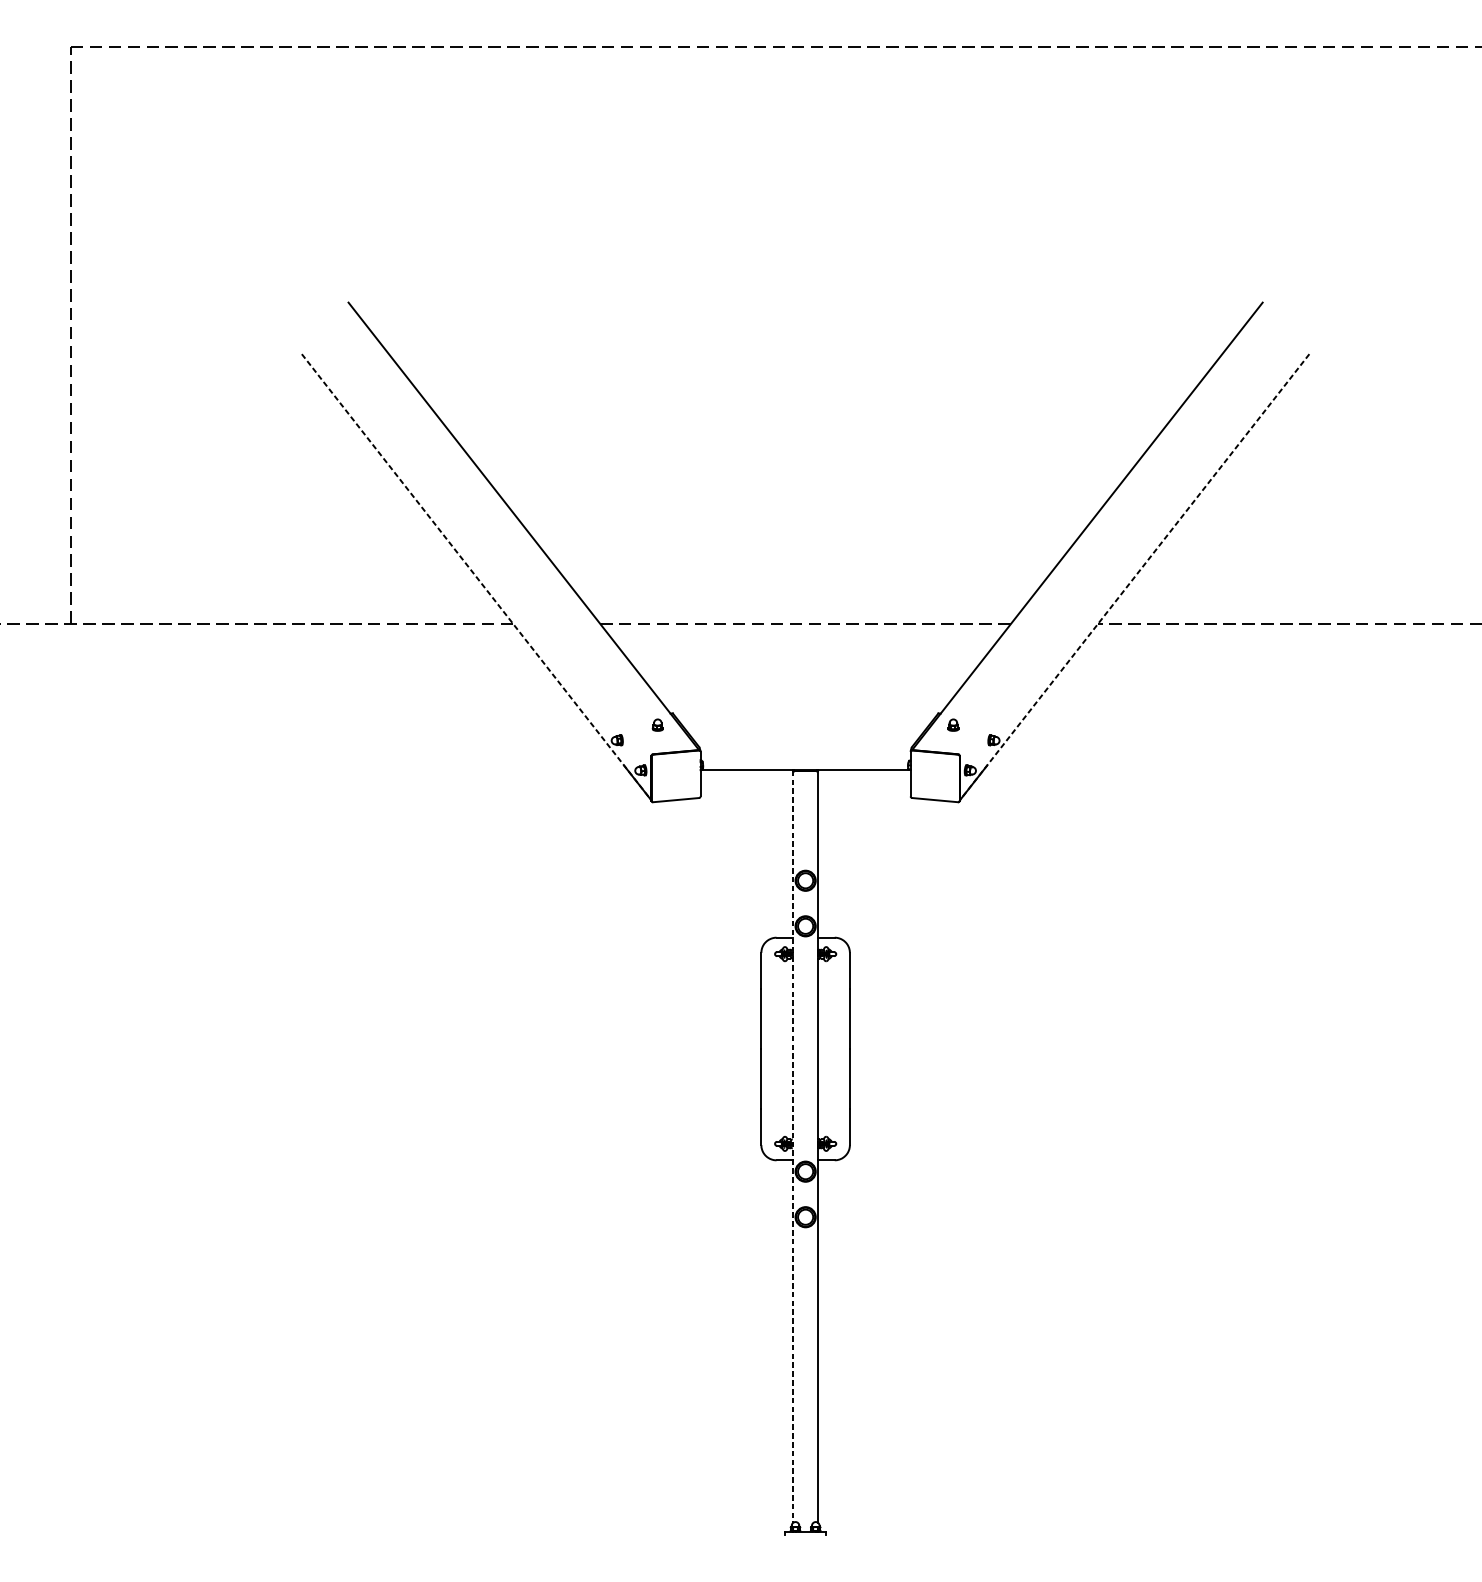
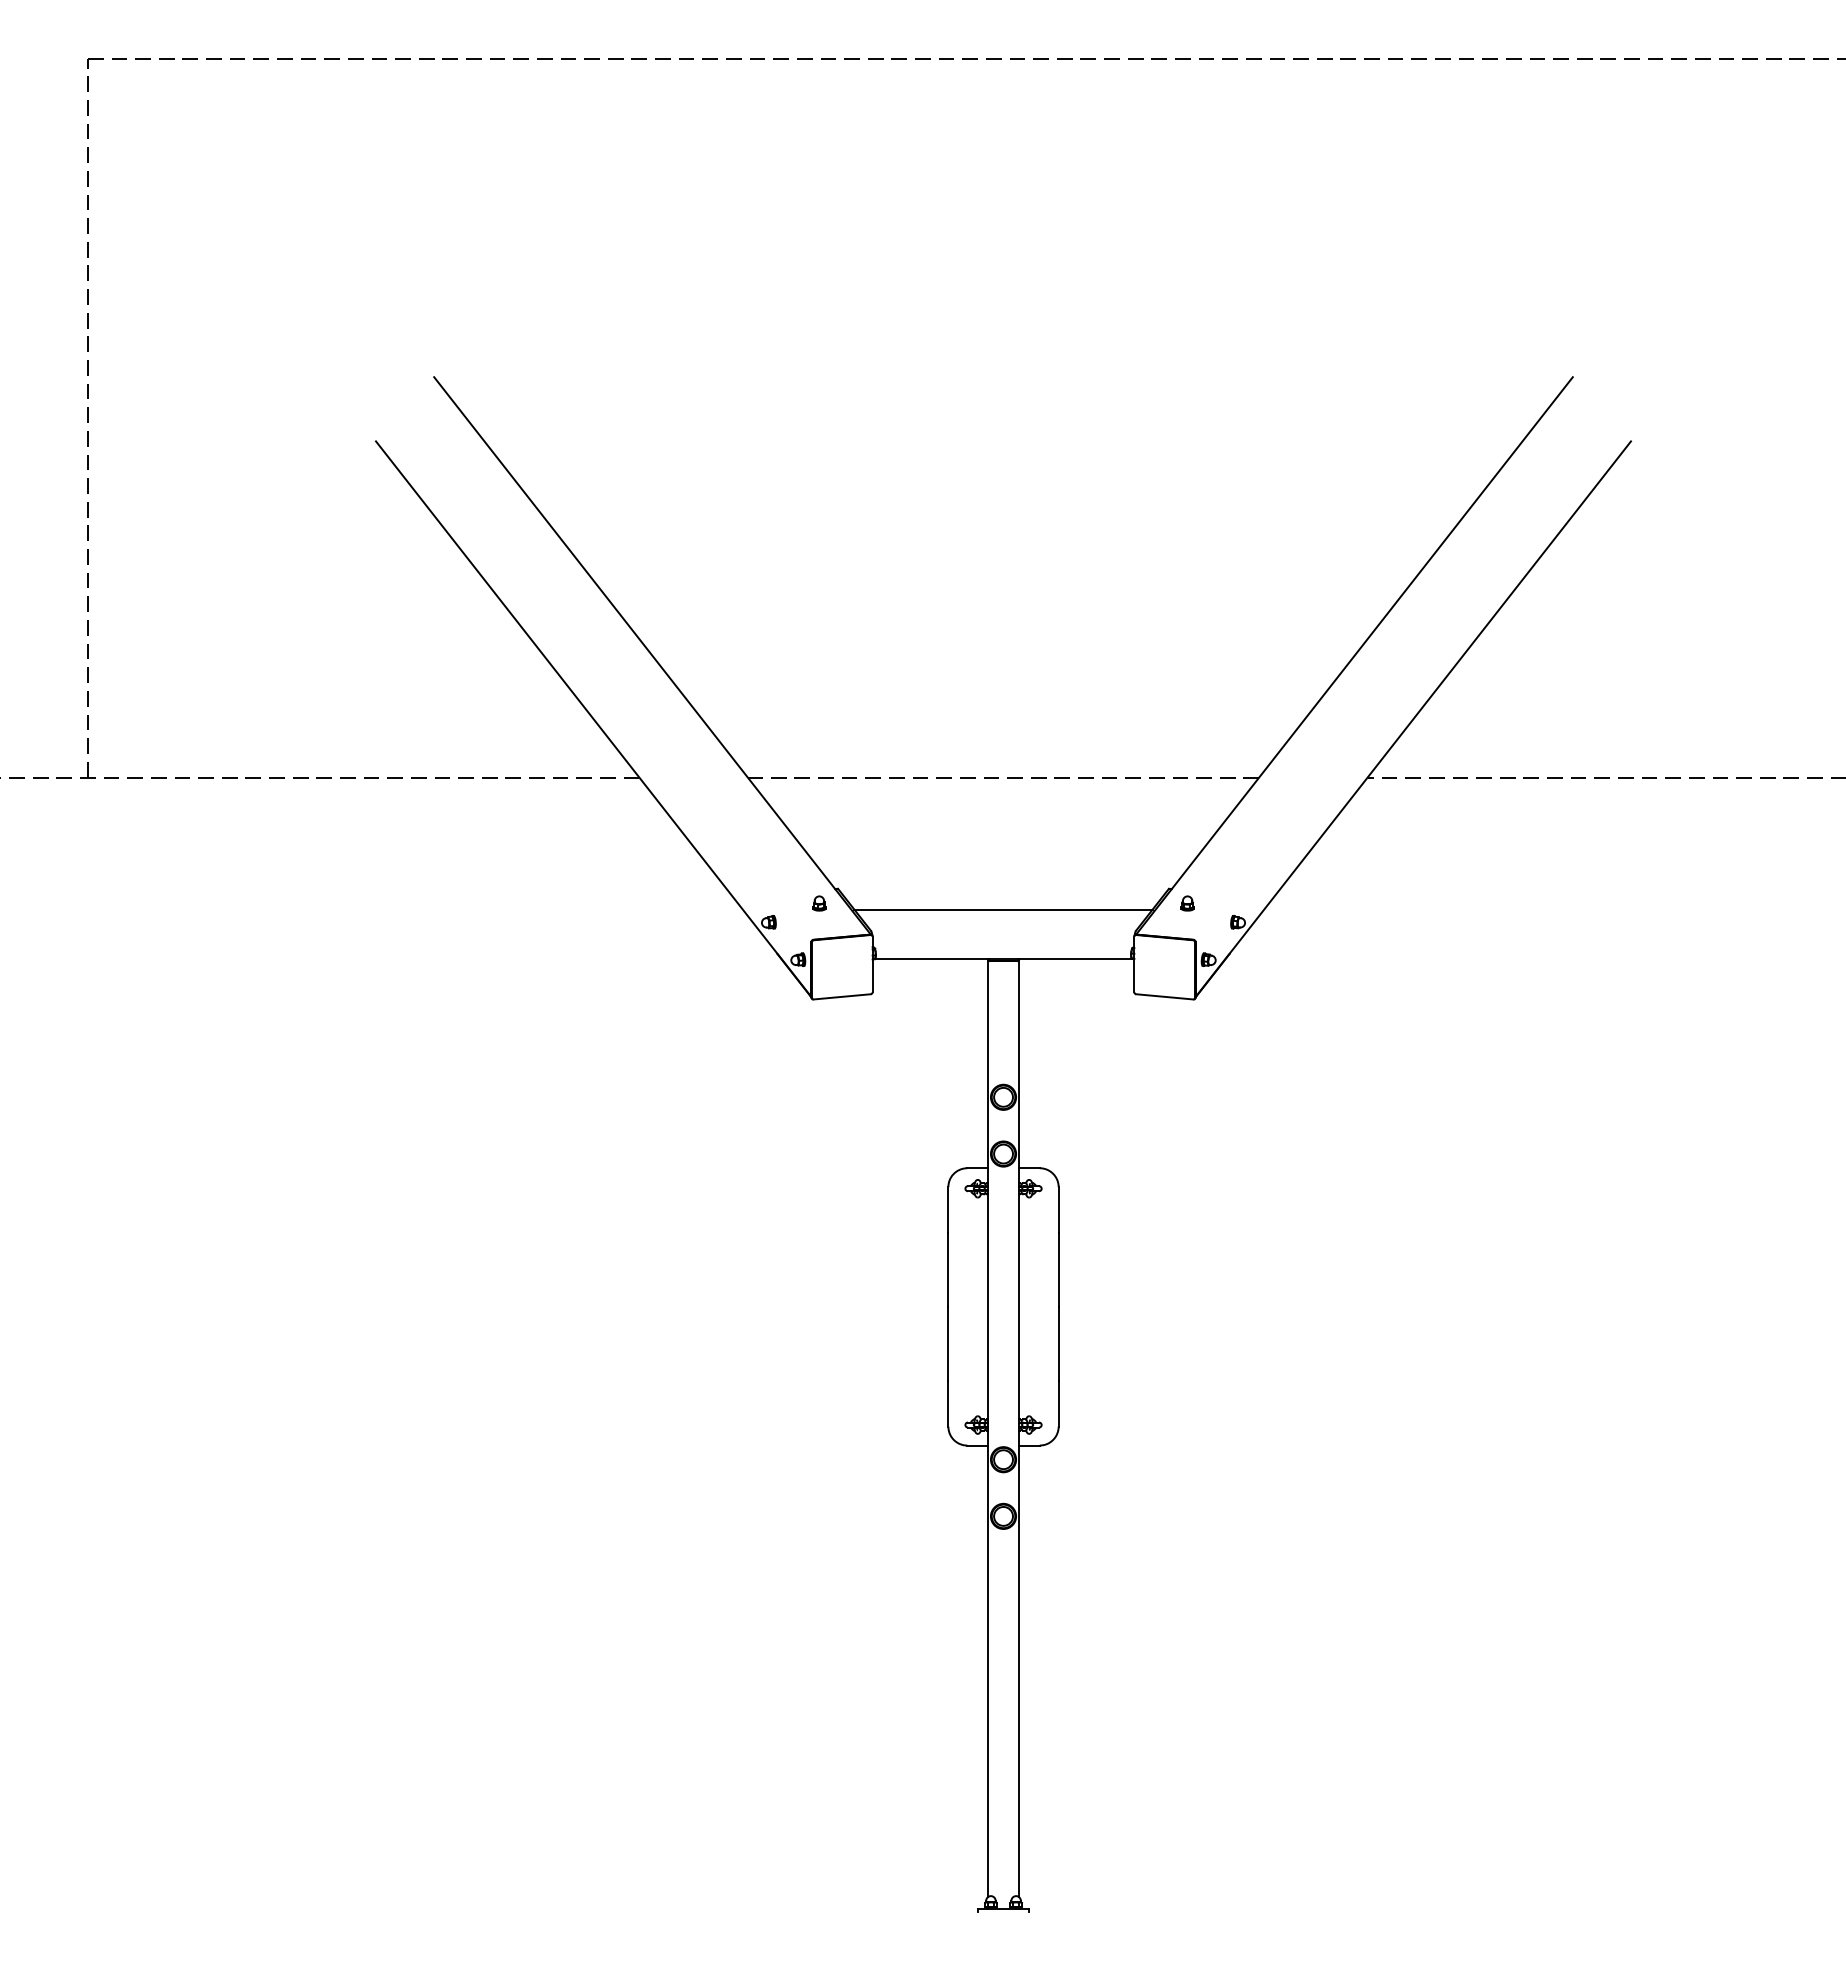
line: (477, 577) -> (594, 719), dashed -> solid
line: (1133, 577) -> (1412, 719), dashed -> solid
line: (805, 729) -> (1003, 909), added
line: (792, 1146) -> (987, 1428), dashed -> solid

